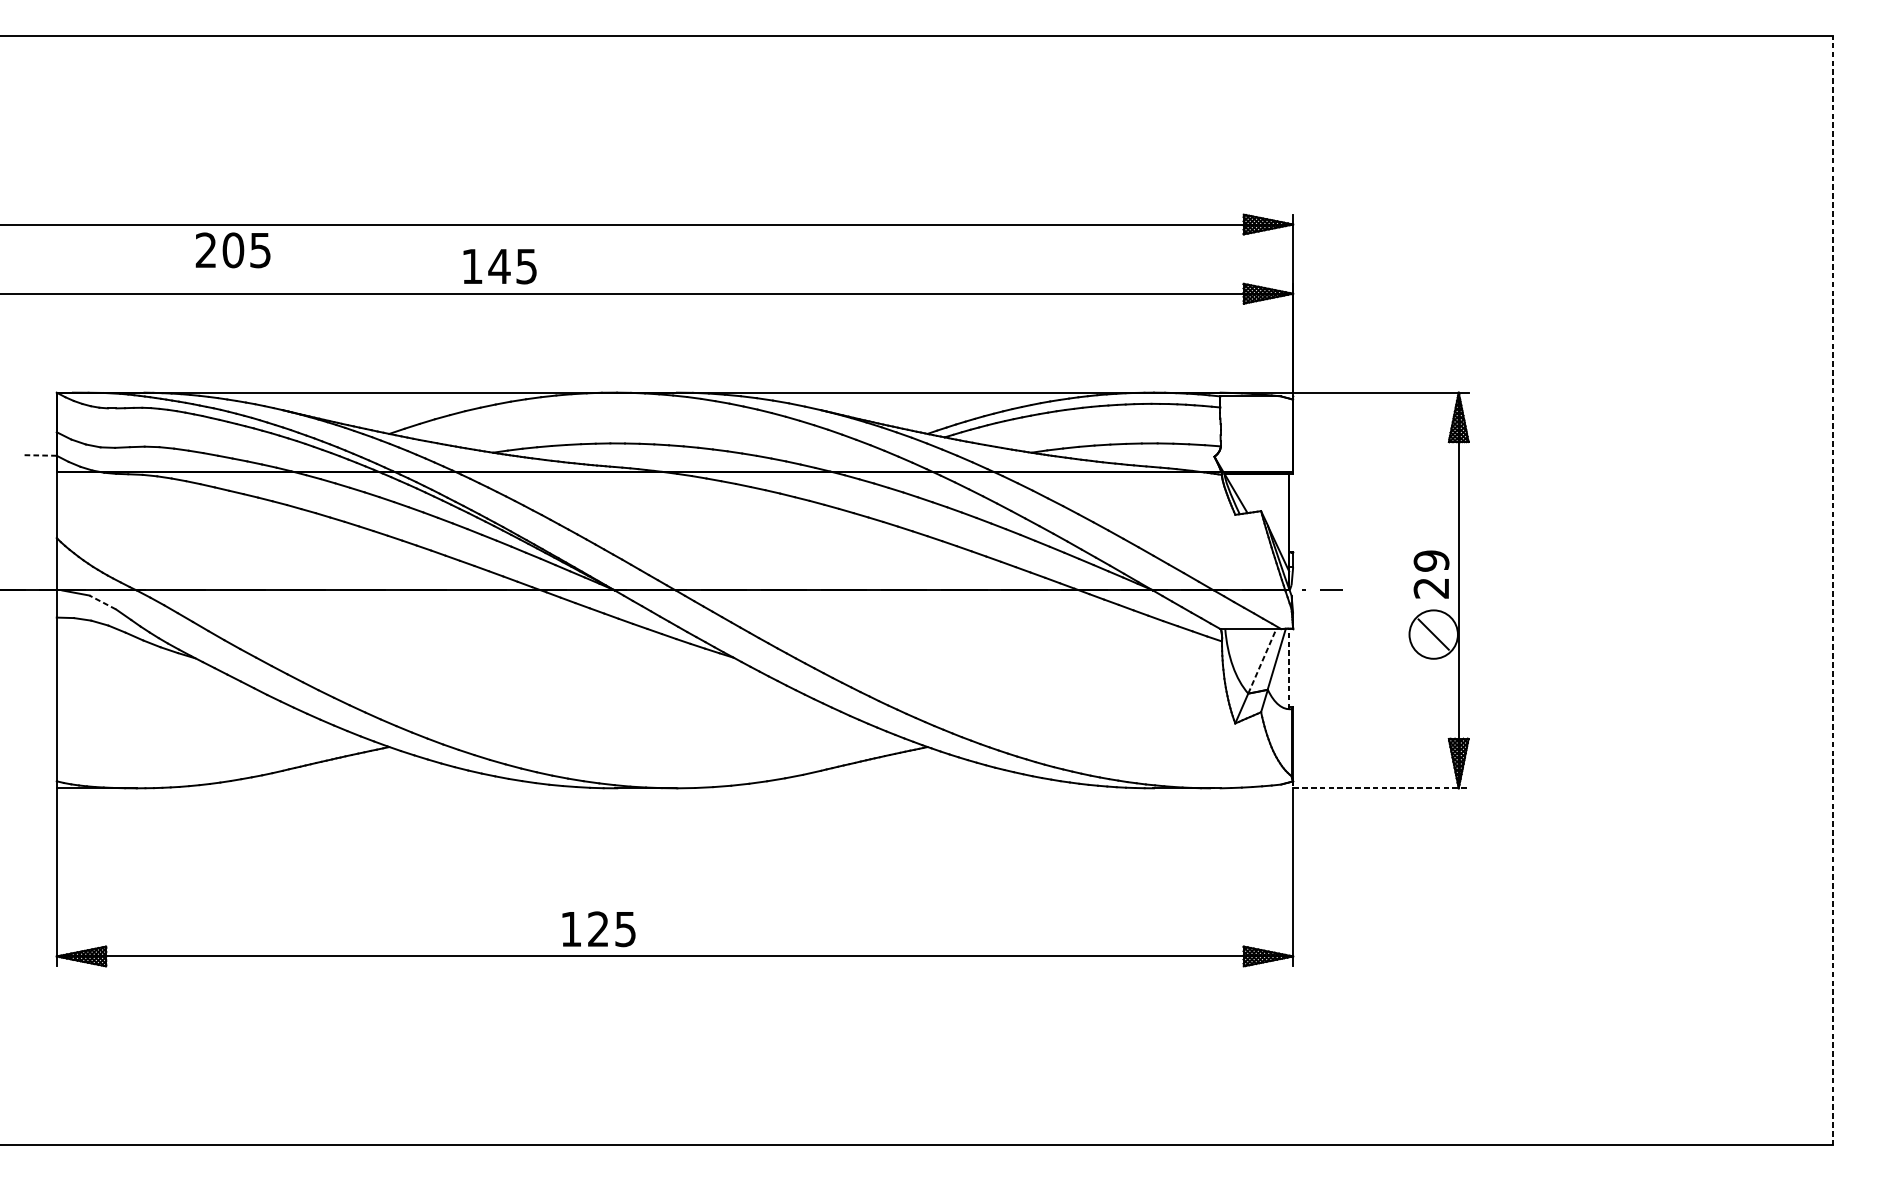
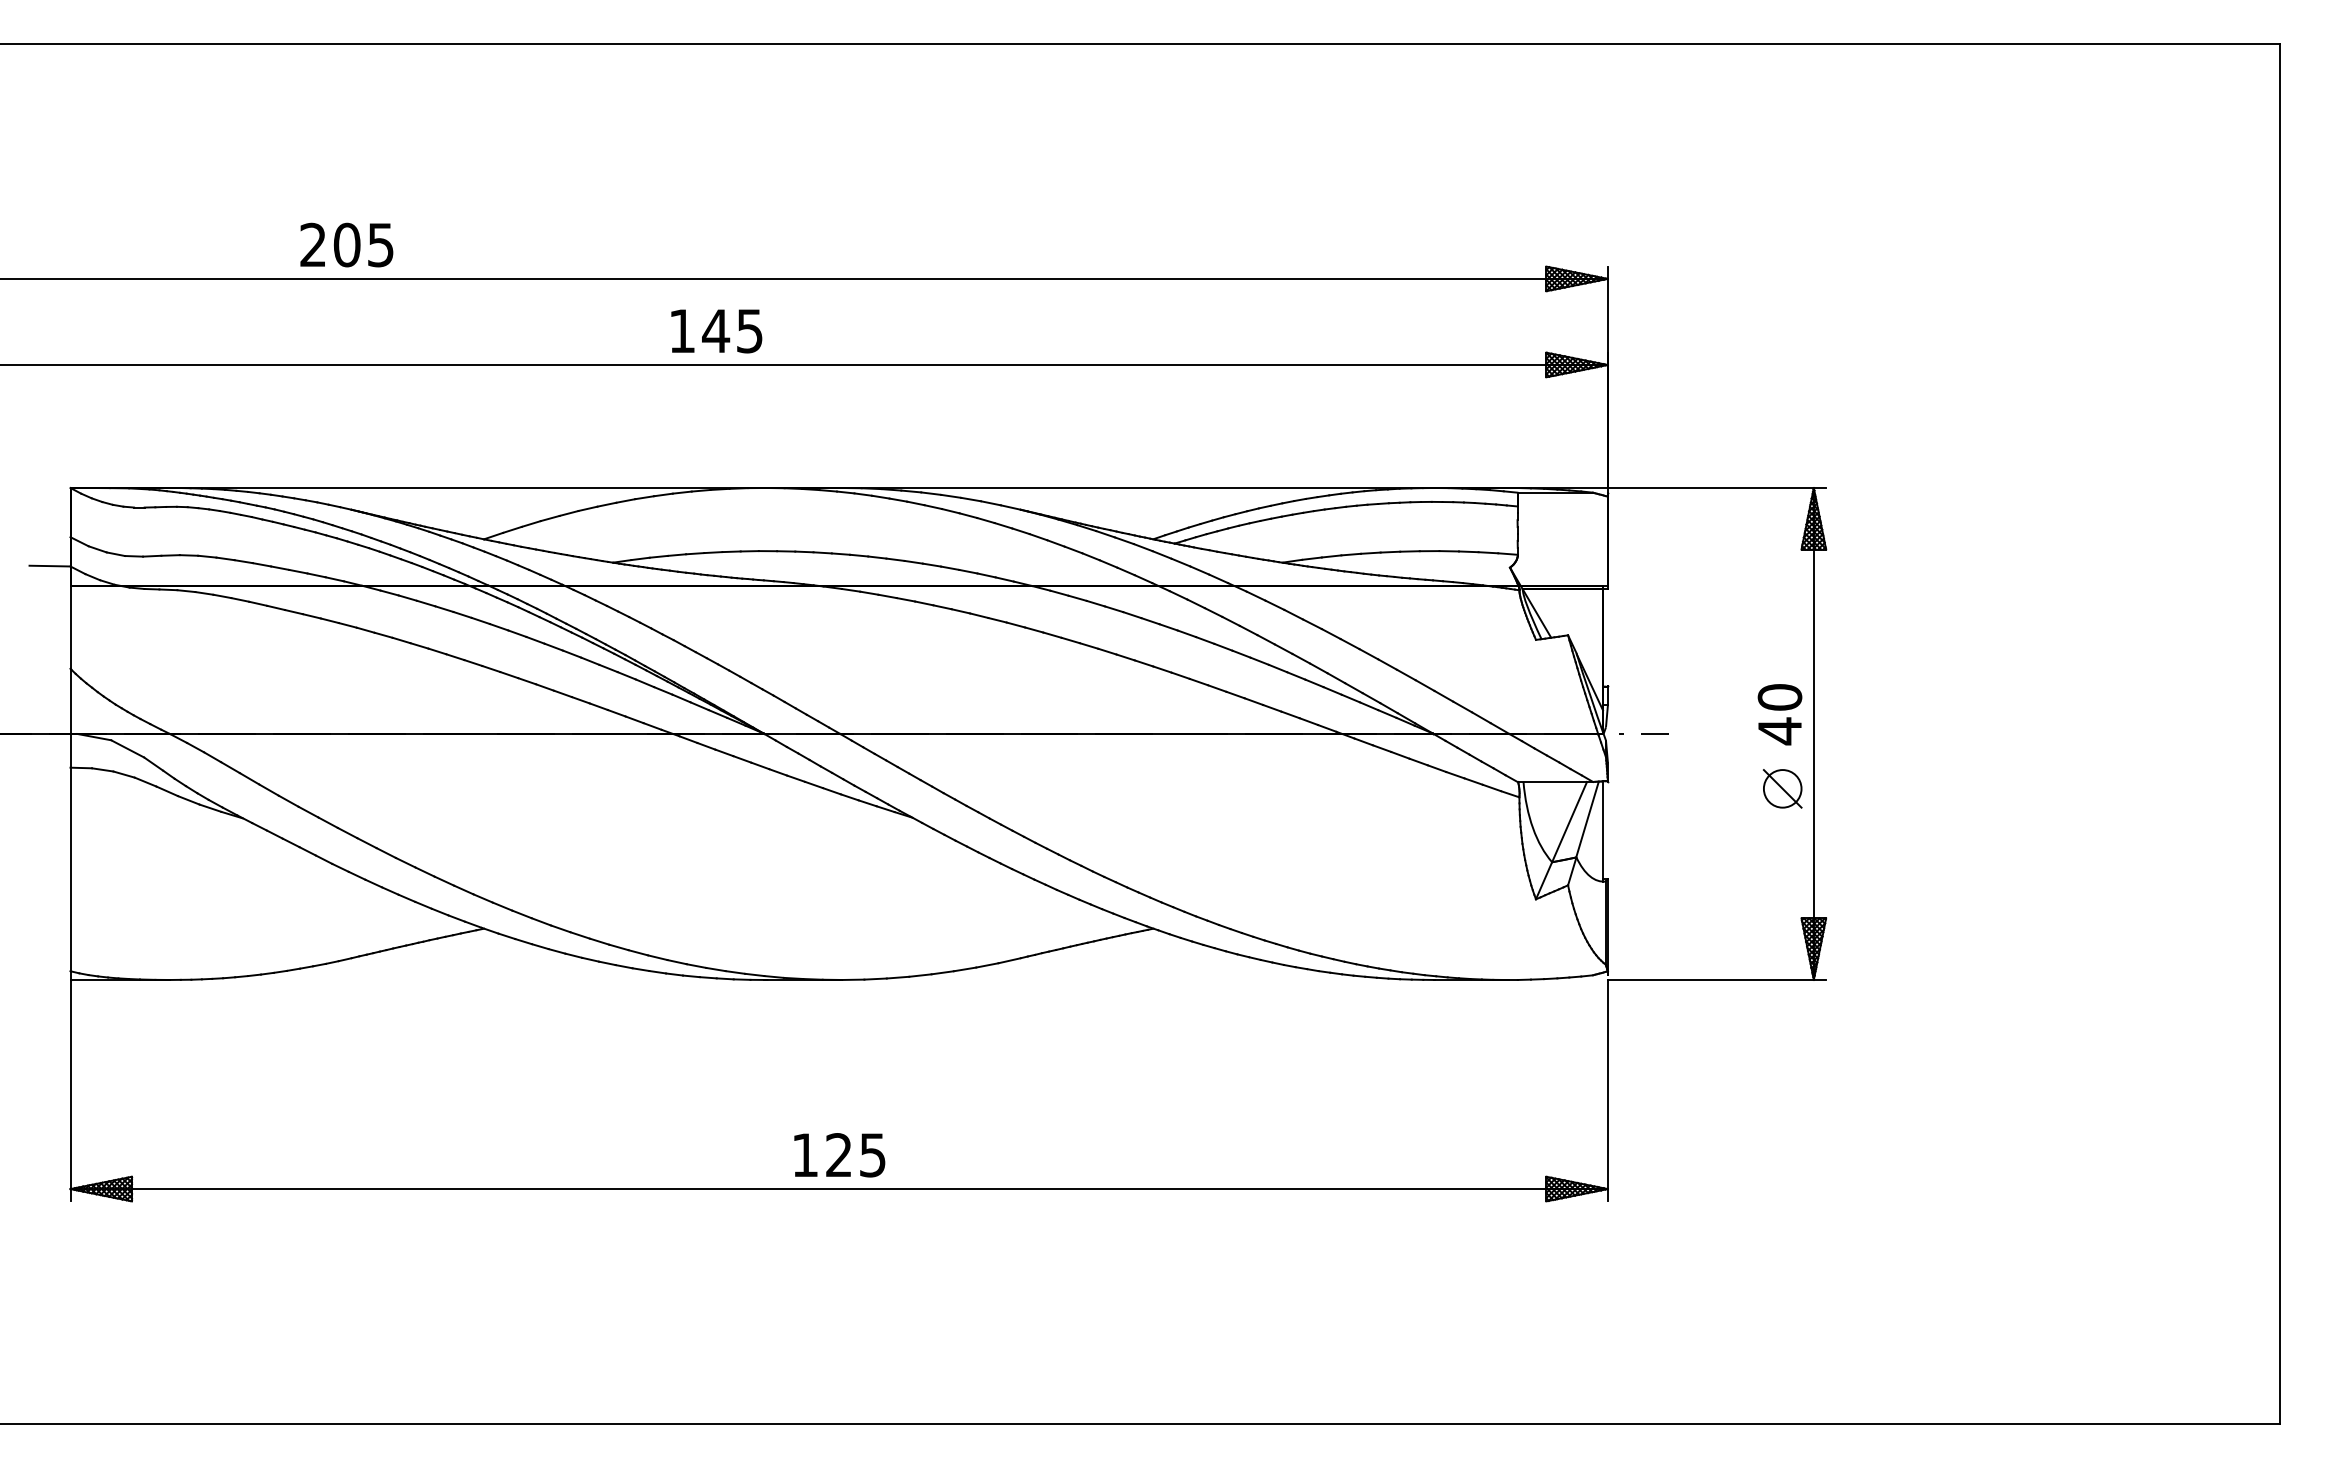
text: (232, 249) -> (346, 244), moved
text: (499, 266) -> (716, 331), moved
line: (39, 455) -> (49, 566), dashed -> solid
text: (1431, 574) -> (1779, 714), 29 -> 40
line: (1833, 590) -> (2279, 733), dashed -> solid
line: (102, 602) -> (127, 748), dashed -> solid
circle: (1433, 634) -> (1782, 788), size x0.62
line: (1262, 661) -> (1569, 822), dashed -> solid
line: (1289, 668) -> (1603, 831), dashed -> solid
line: (1381, 787) -> (1717, 979), dashed -> solid
text: (598, 929) -> (839, 1155), moved

